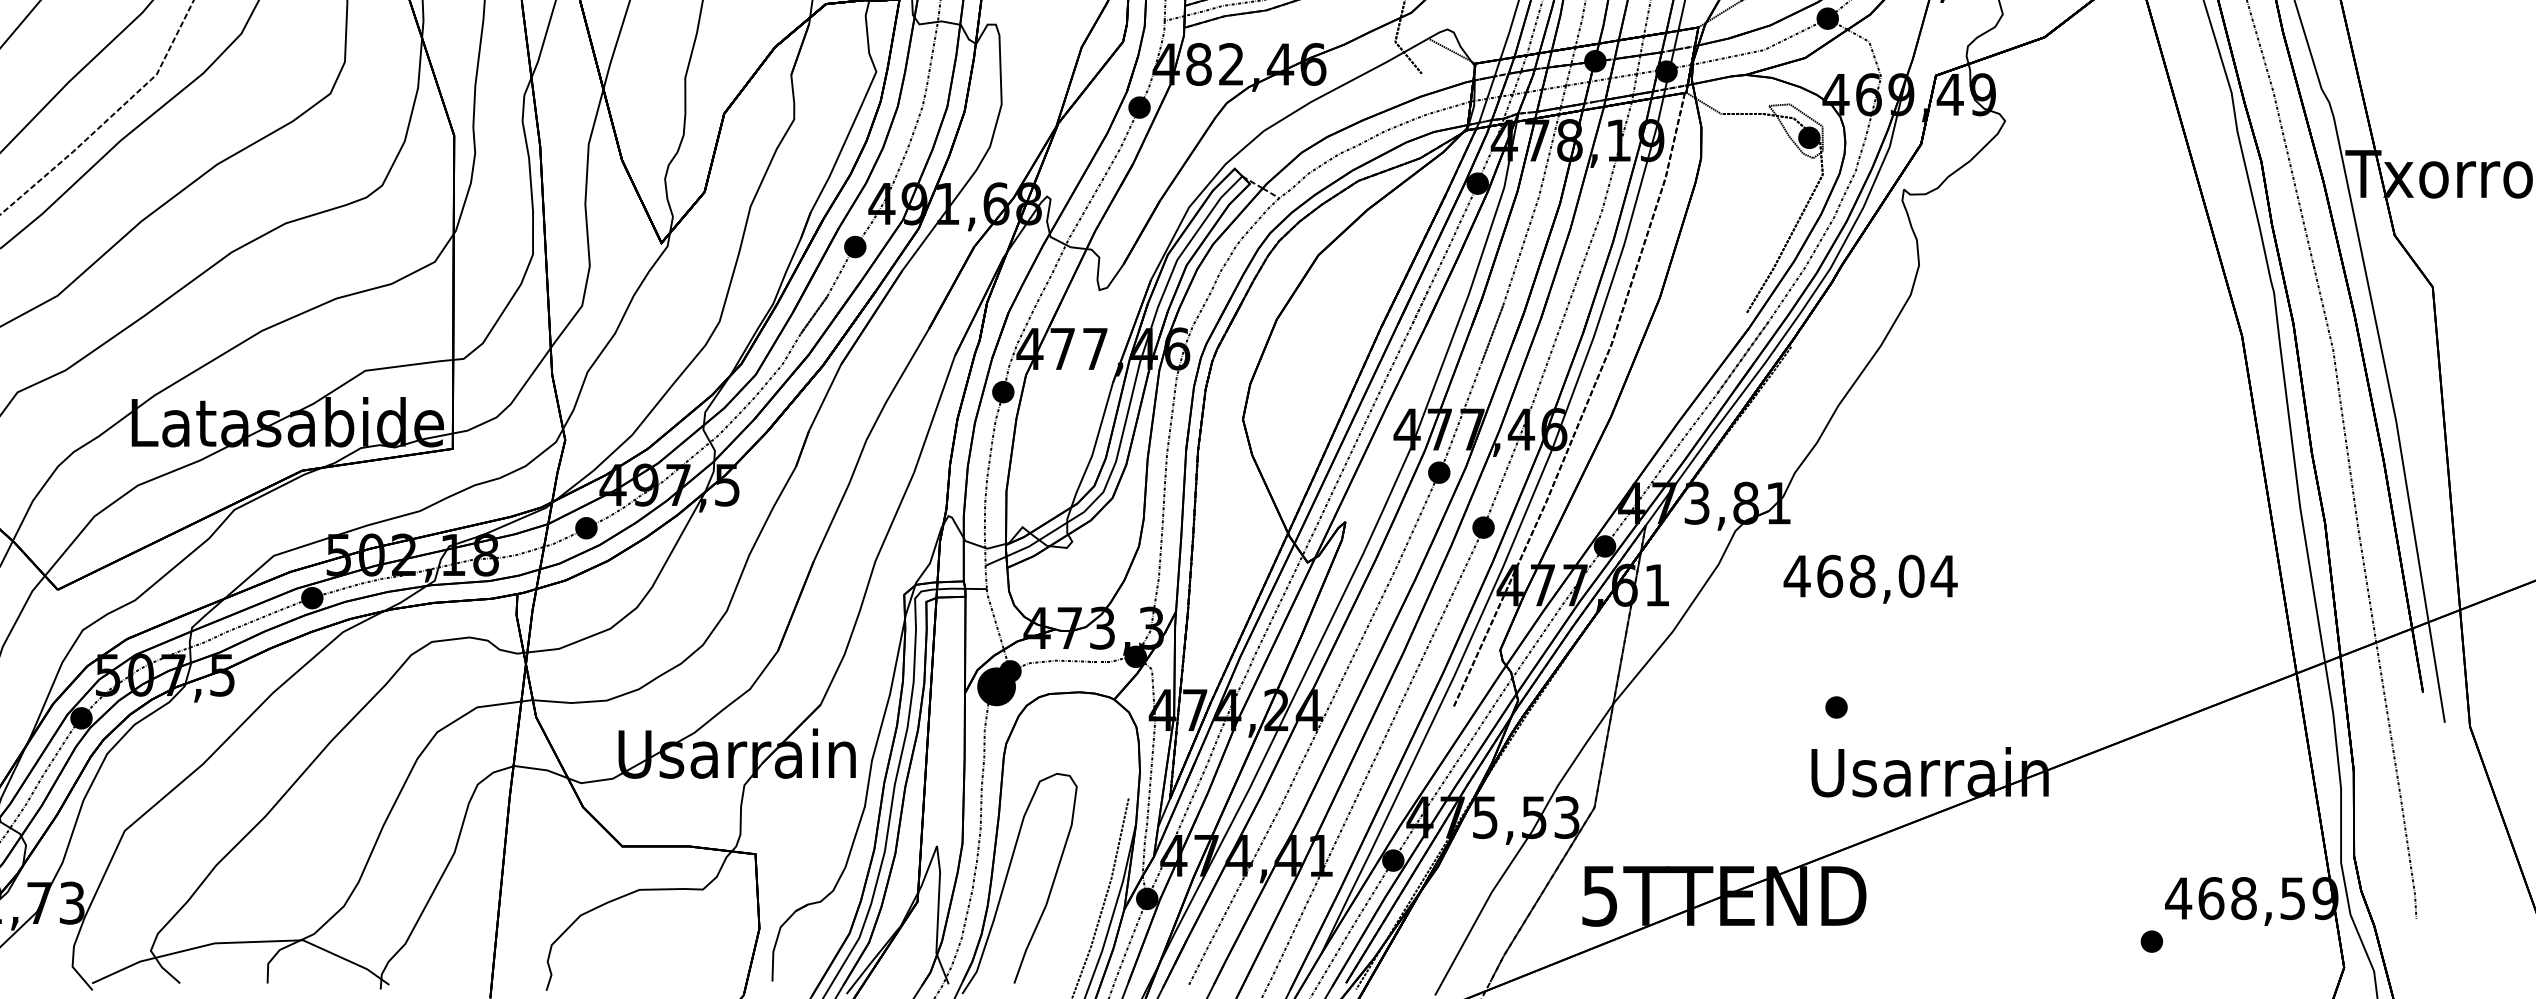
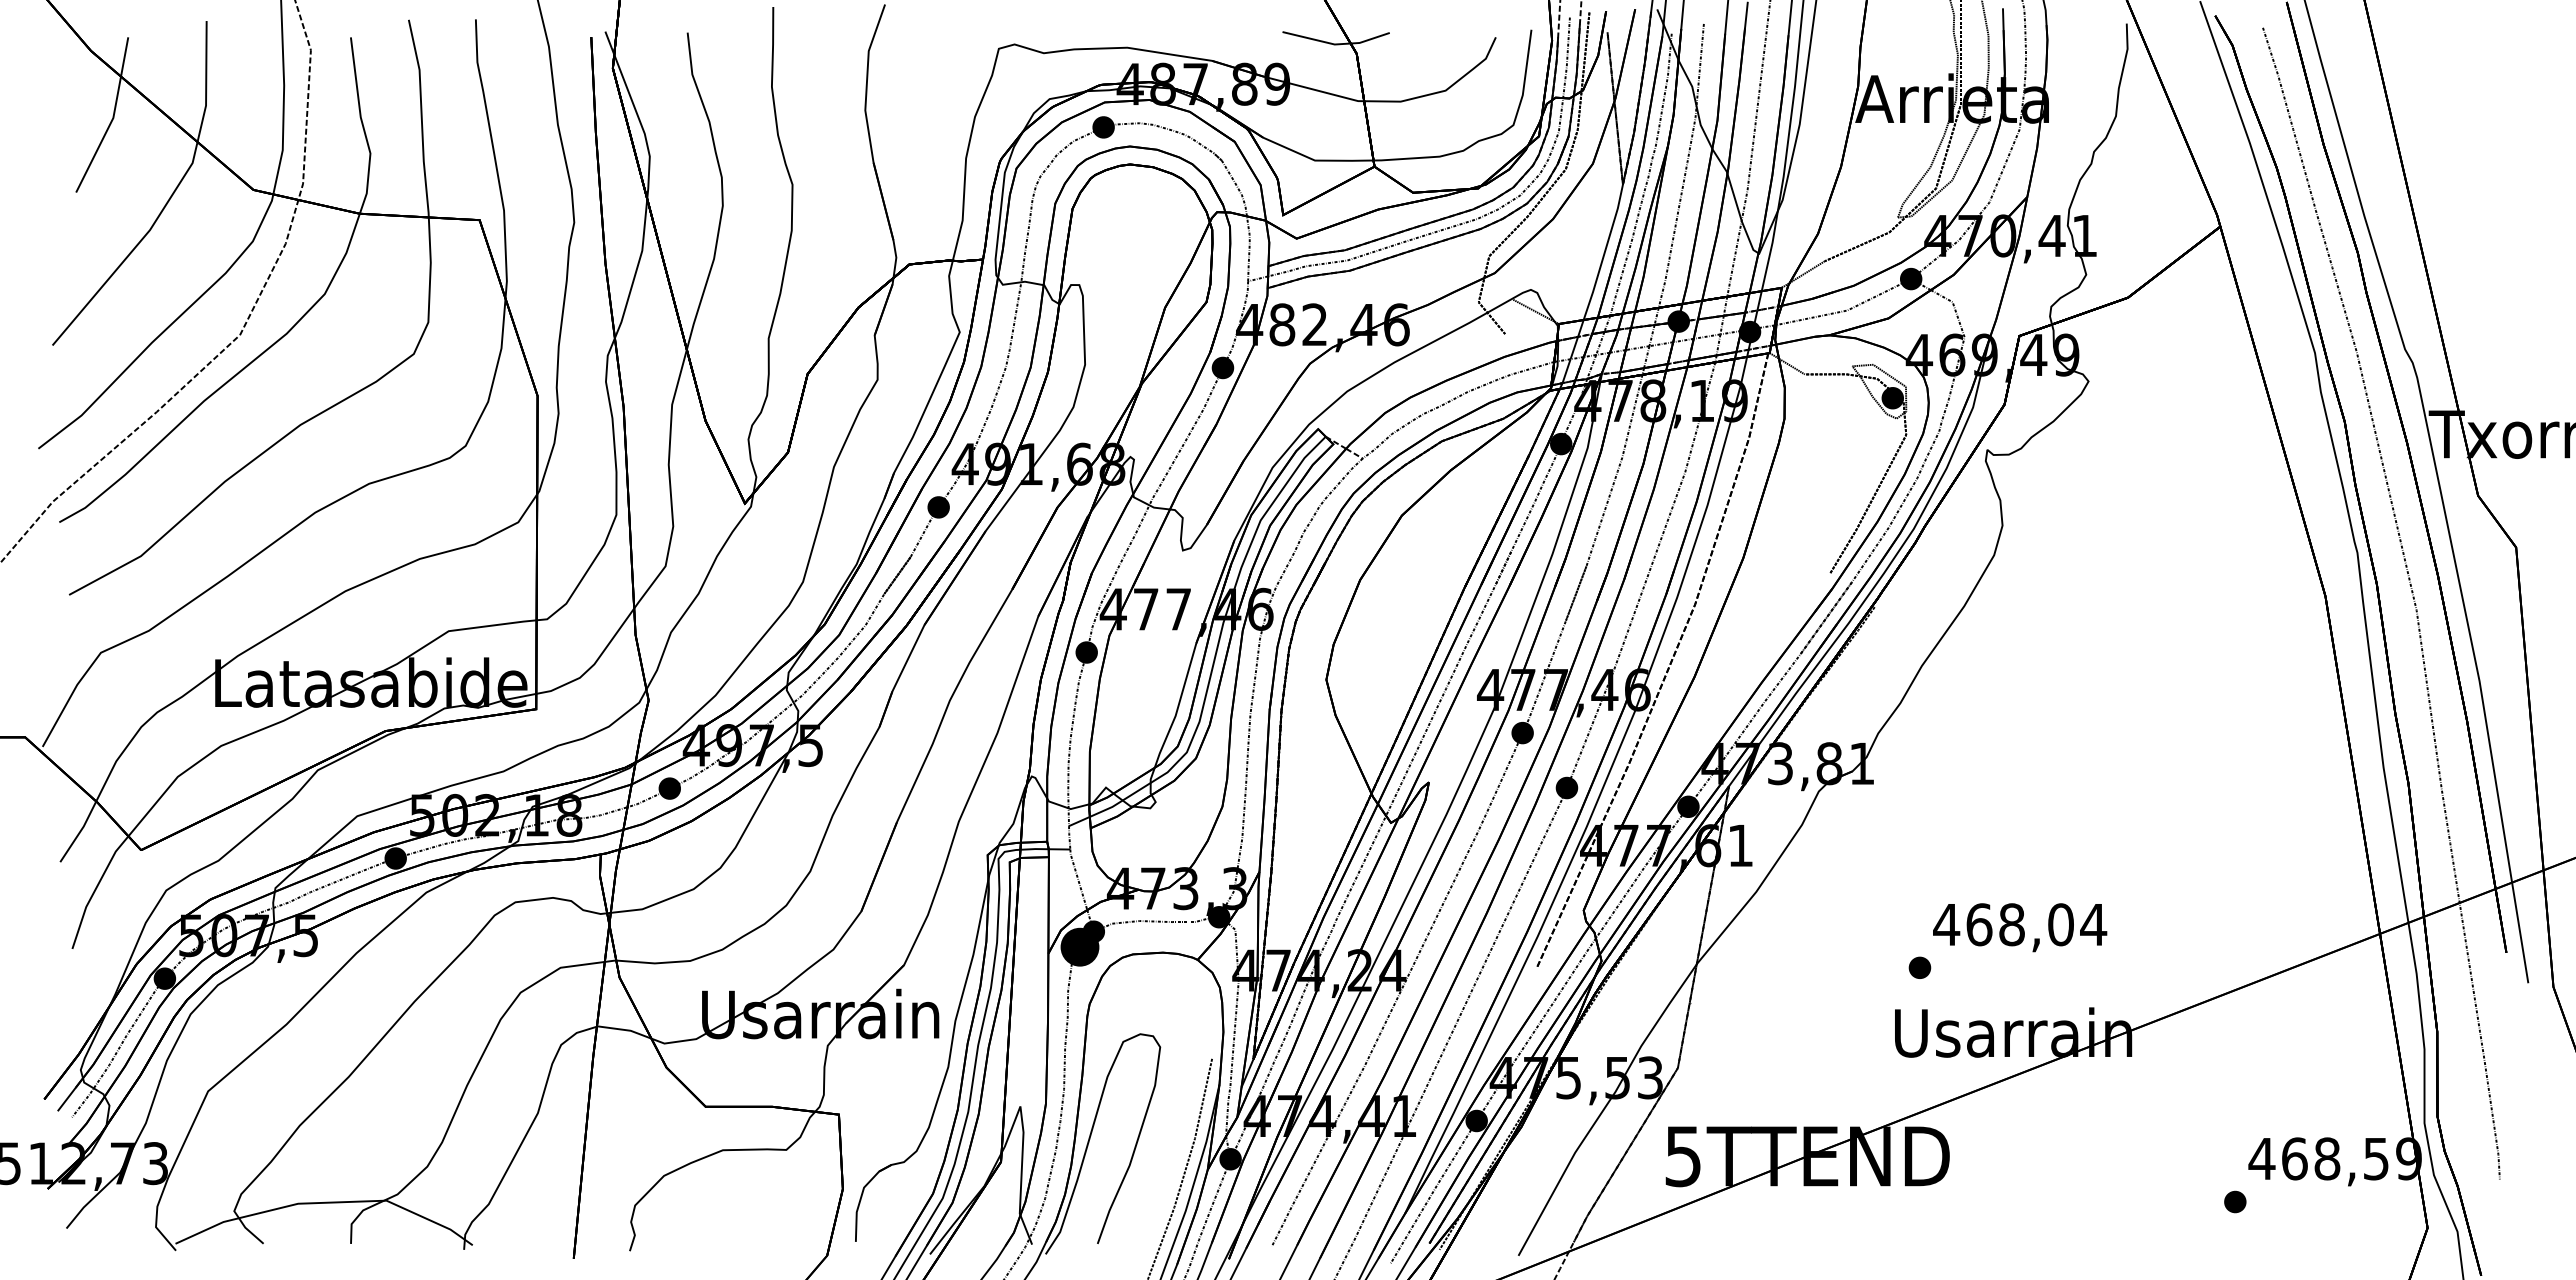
text: (1871, 579) -> (2020, 927), moved

